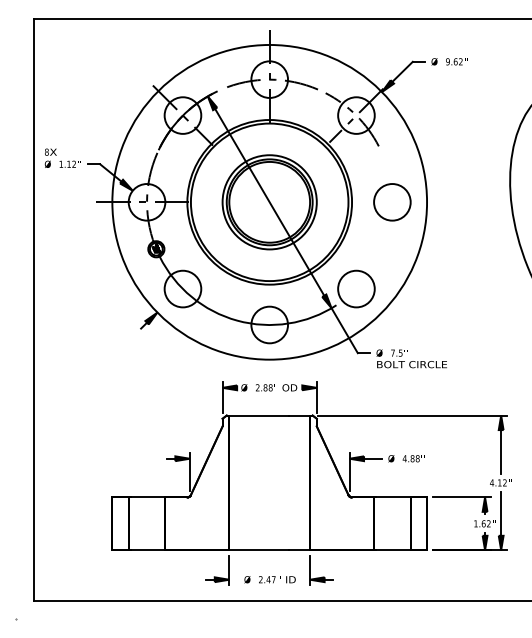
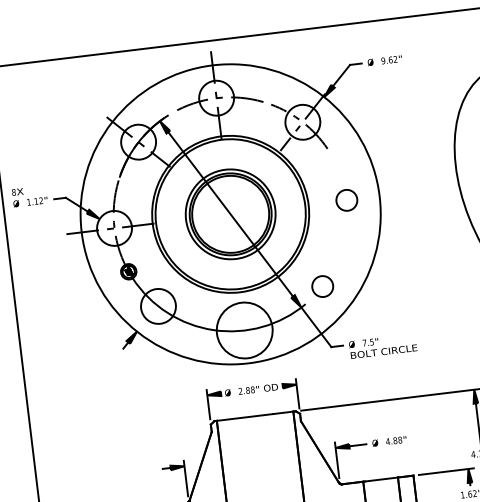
circle: (392, 202) -> (346, 200), size x0.6
circle: (356, 288) -> (322, 286), size x0.6
circle: (269, 324) -> (244, 330), size x1.6

